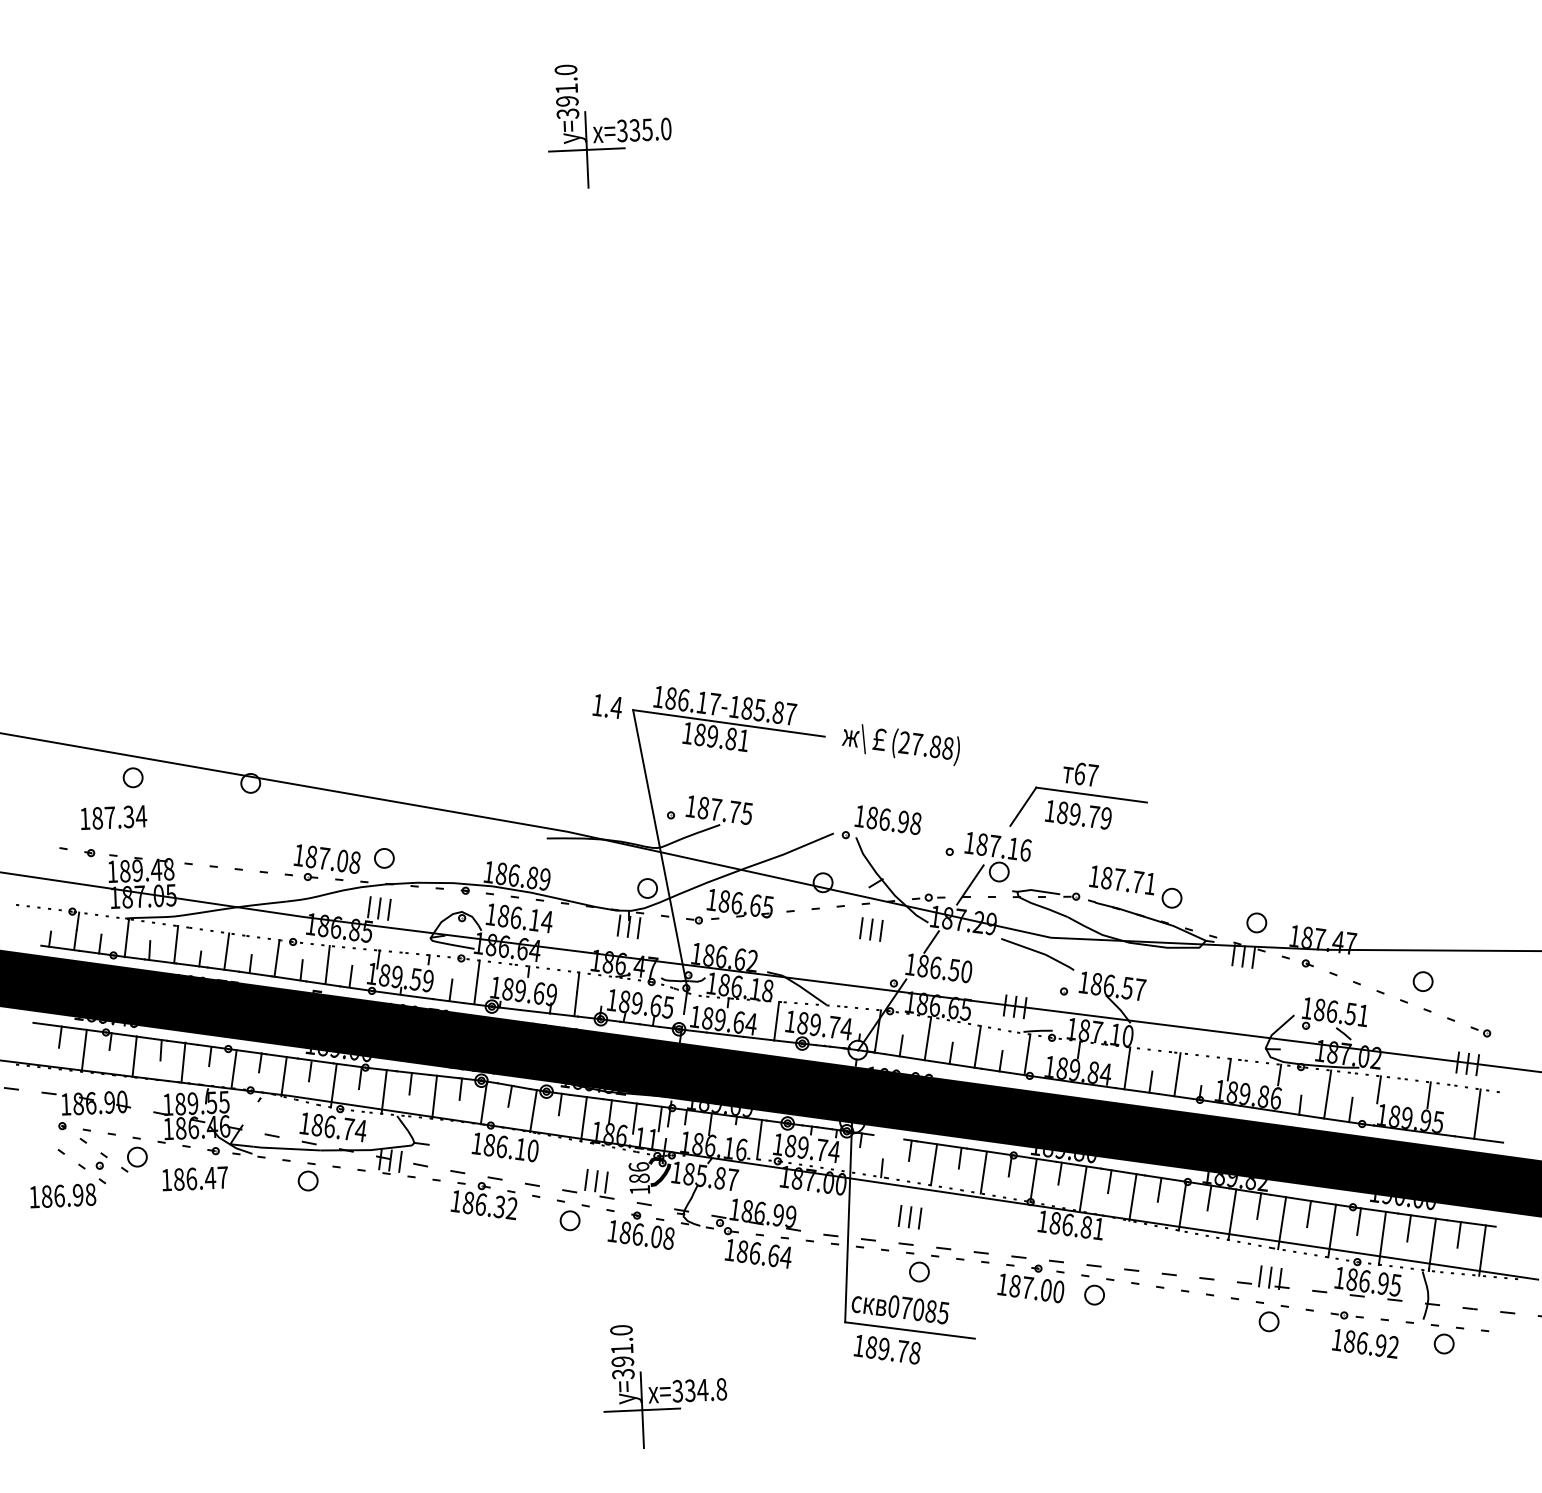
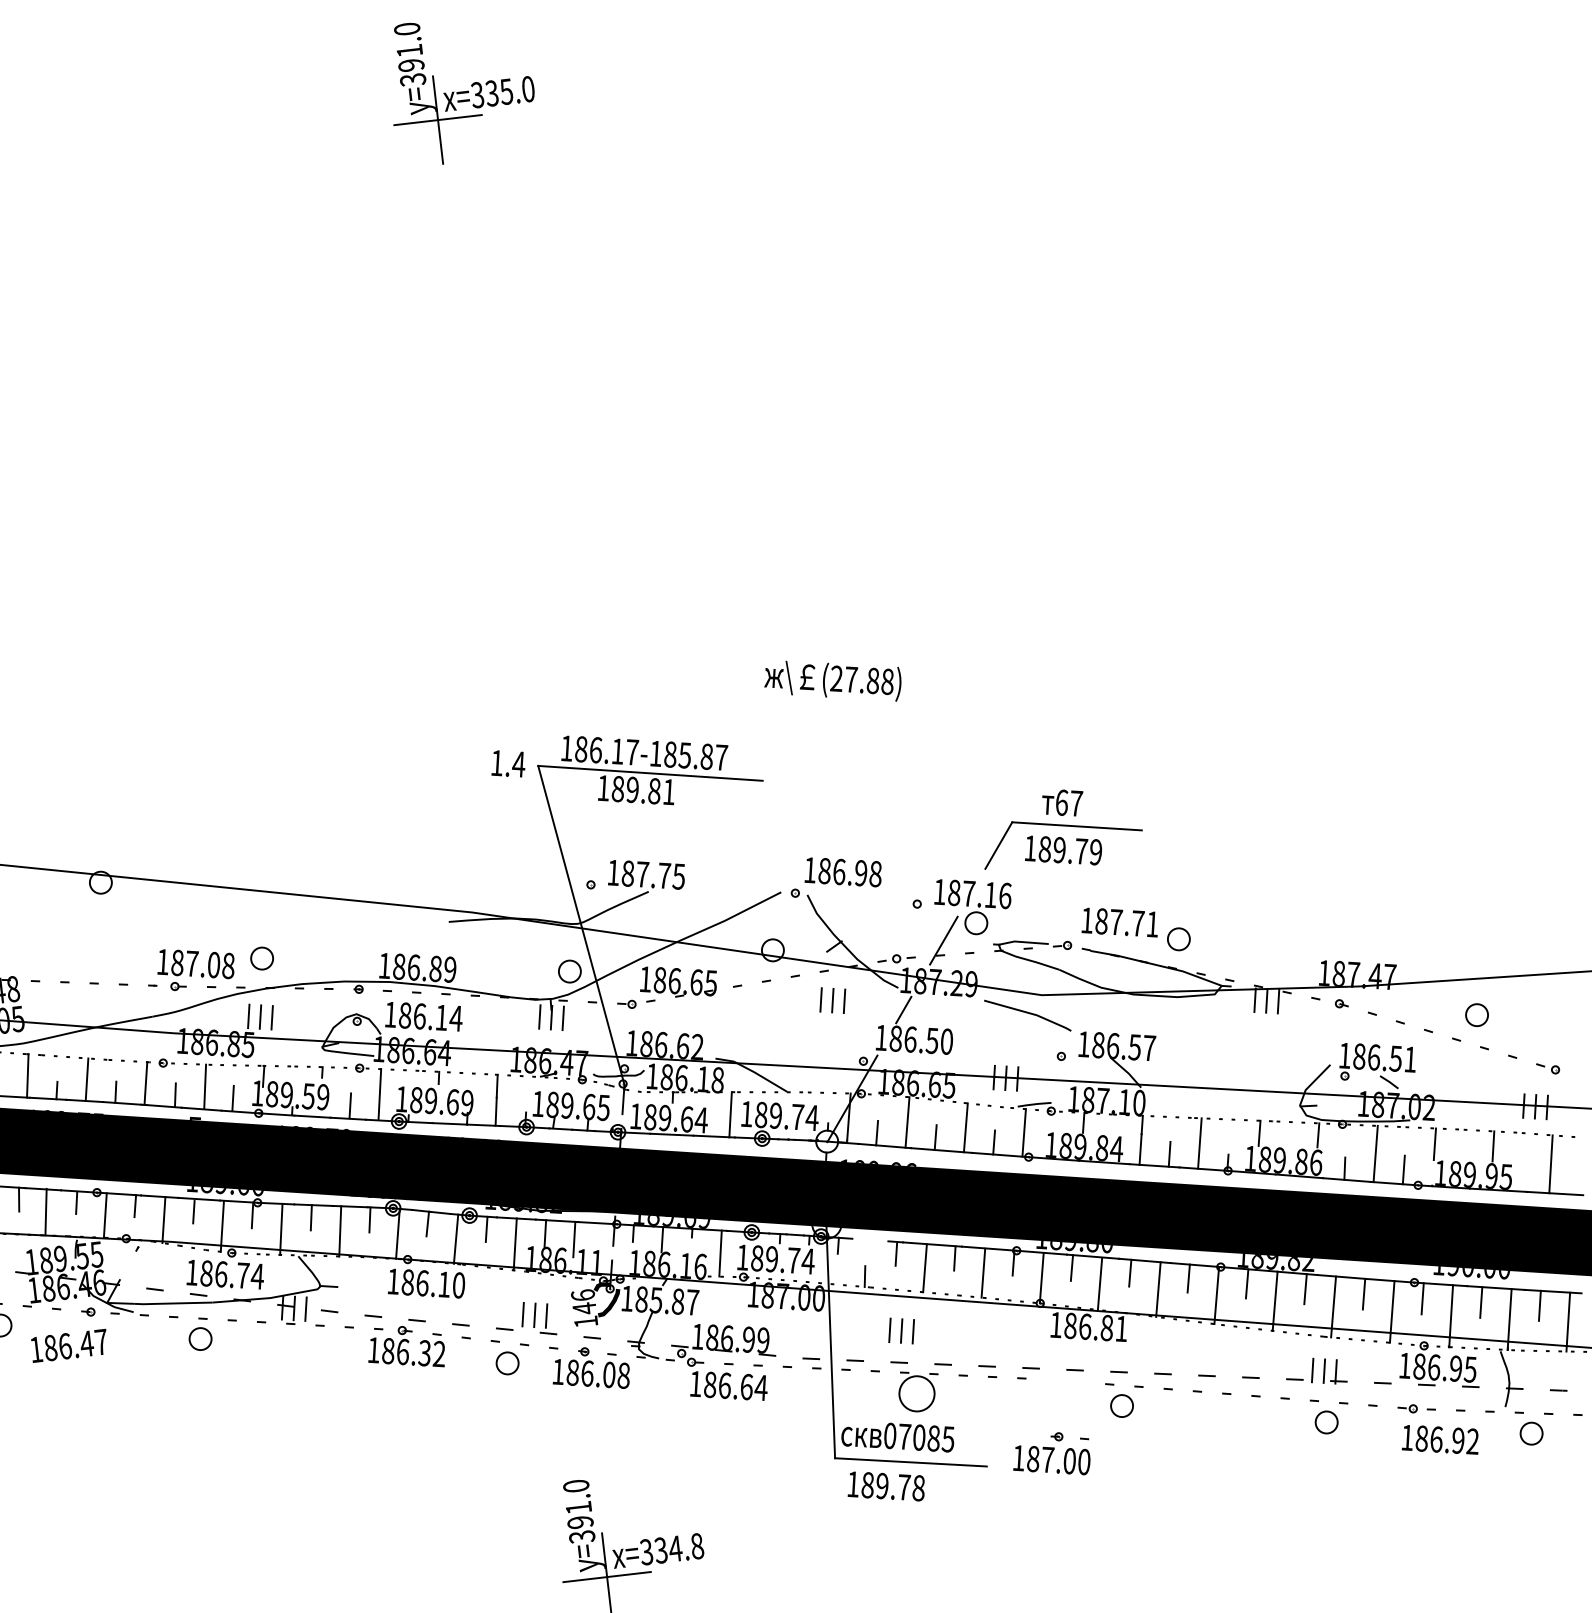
text: (900, 745) -> (832, 682), moved
circle: (1256, 922) -> (1278, 960), removed
line: (659, 1118) -> (602, 1237), removed
text: (639, 1178) -> (584, 1308), 186 -> 146
circle: (918, 1271) -> (915, 1393), size x1.6
part: (1030, 1283) -> (1050, 1454), moved

